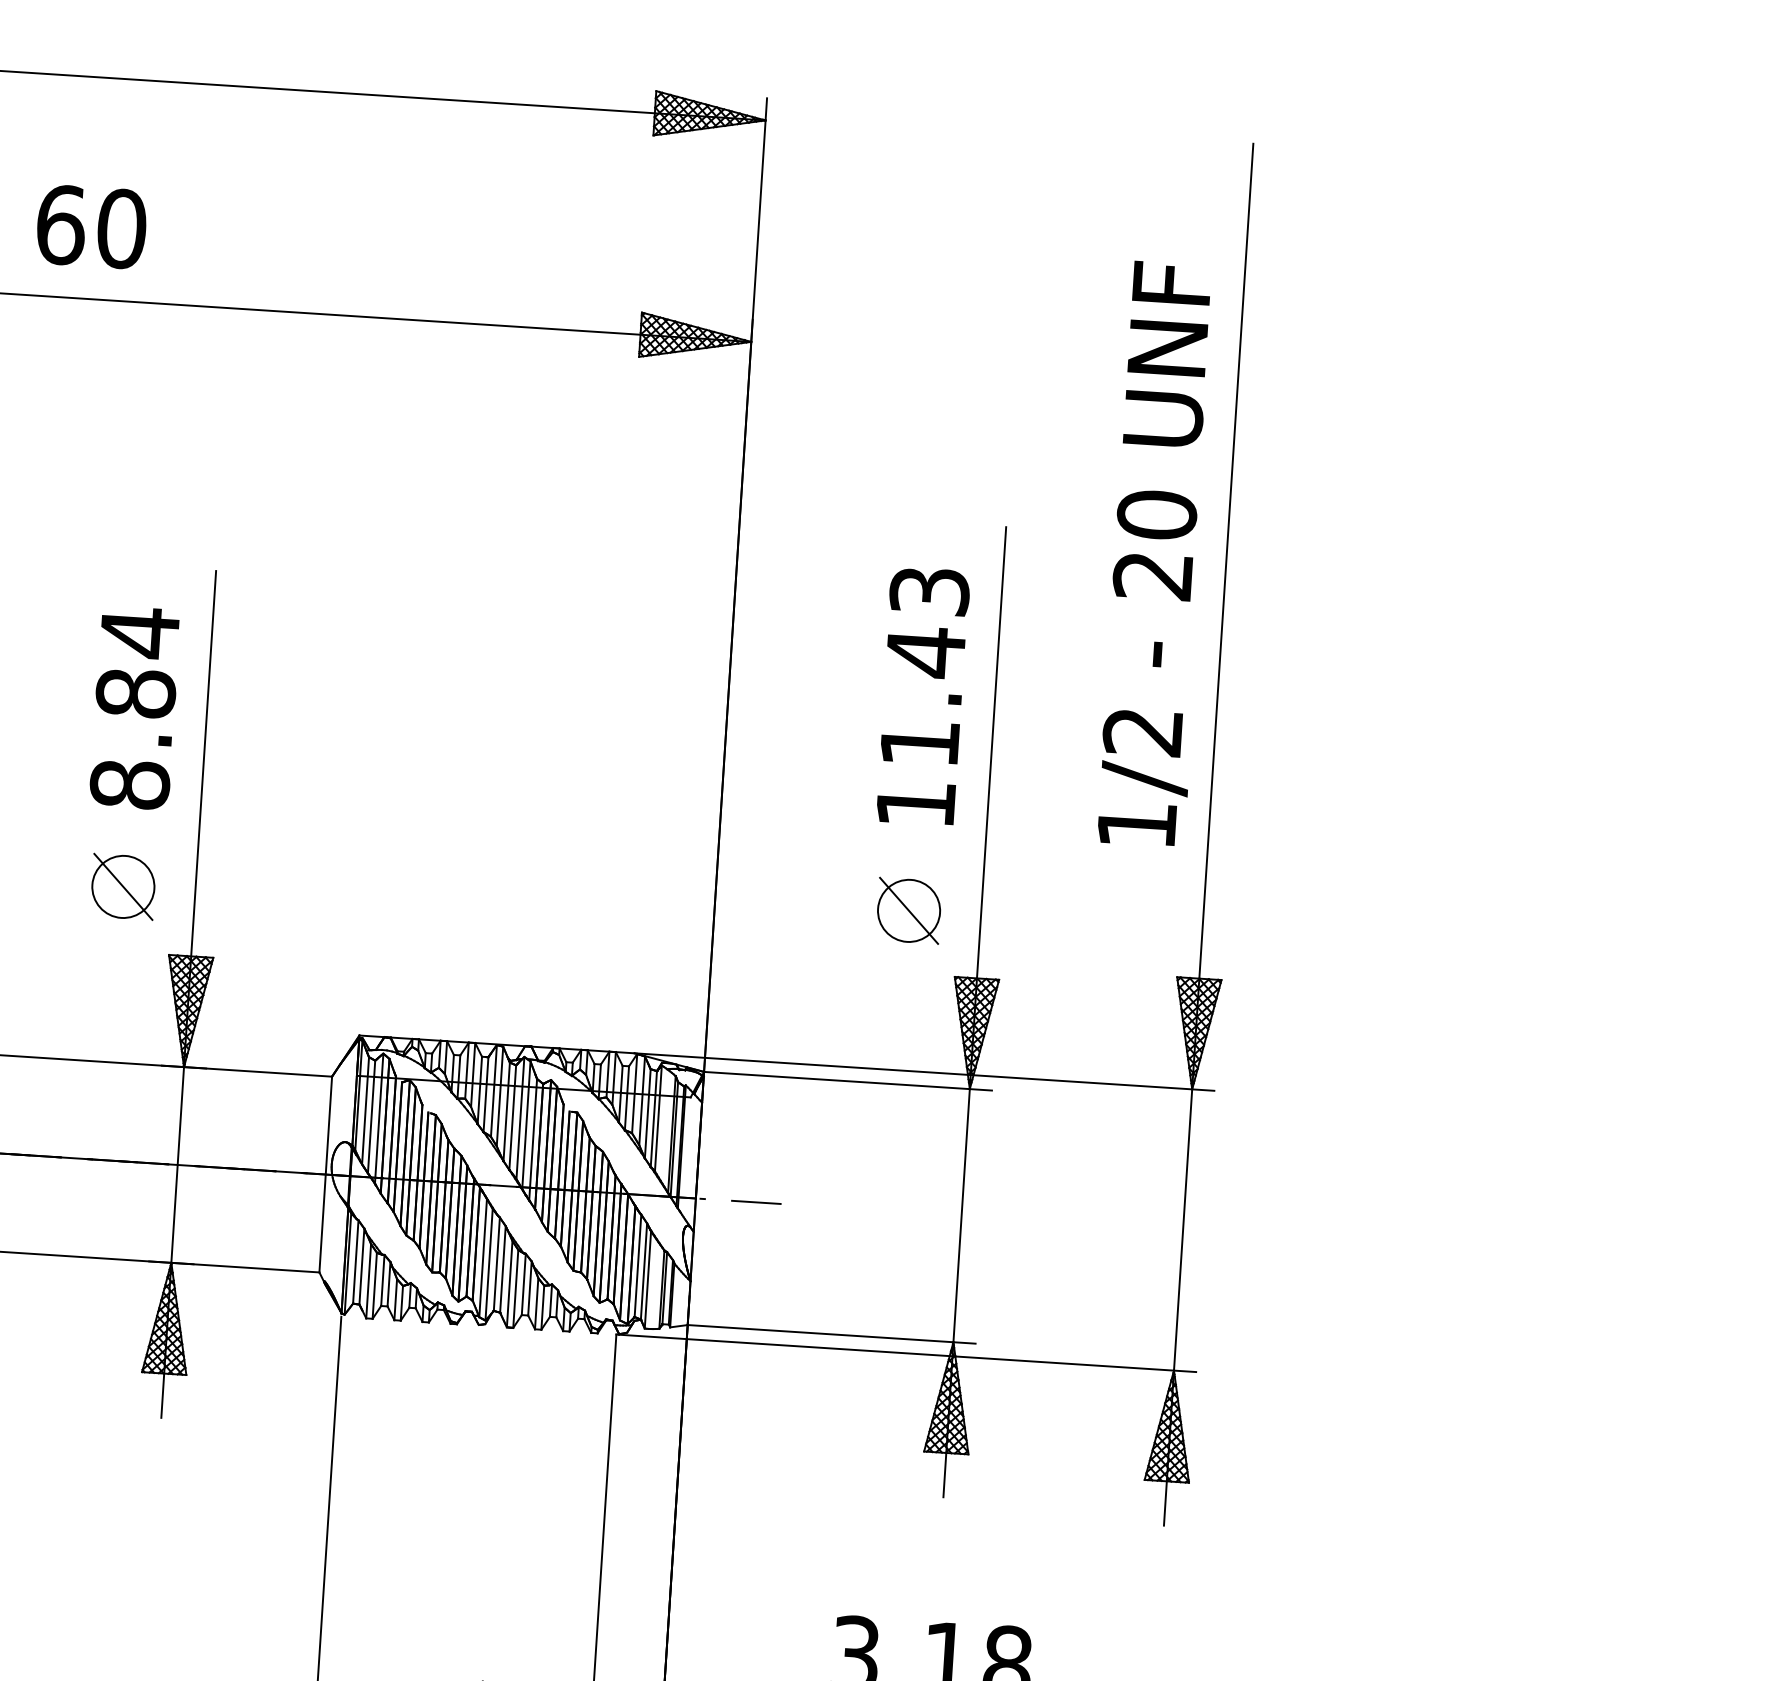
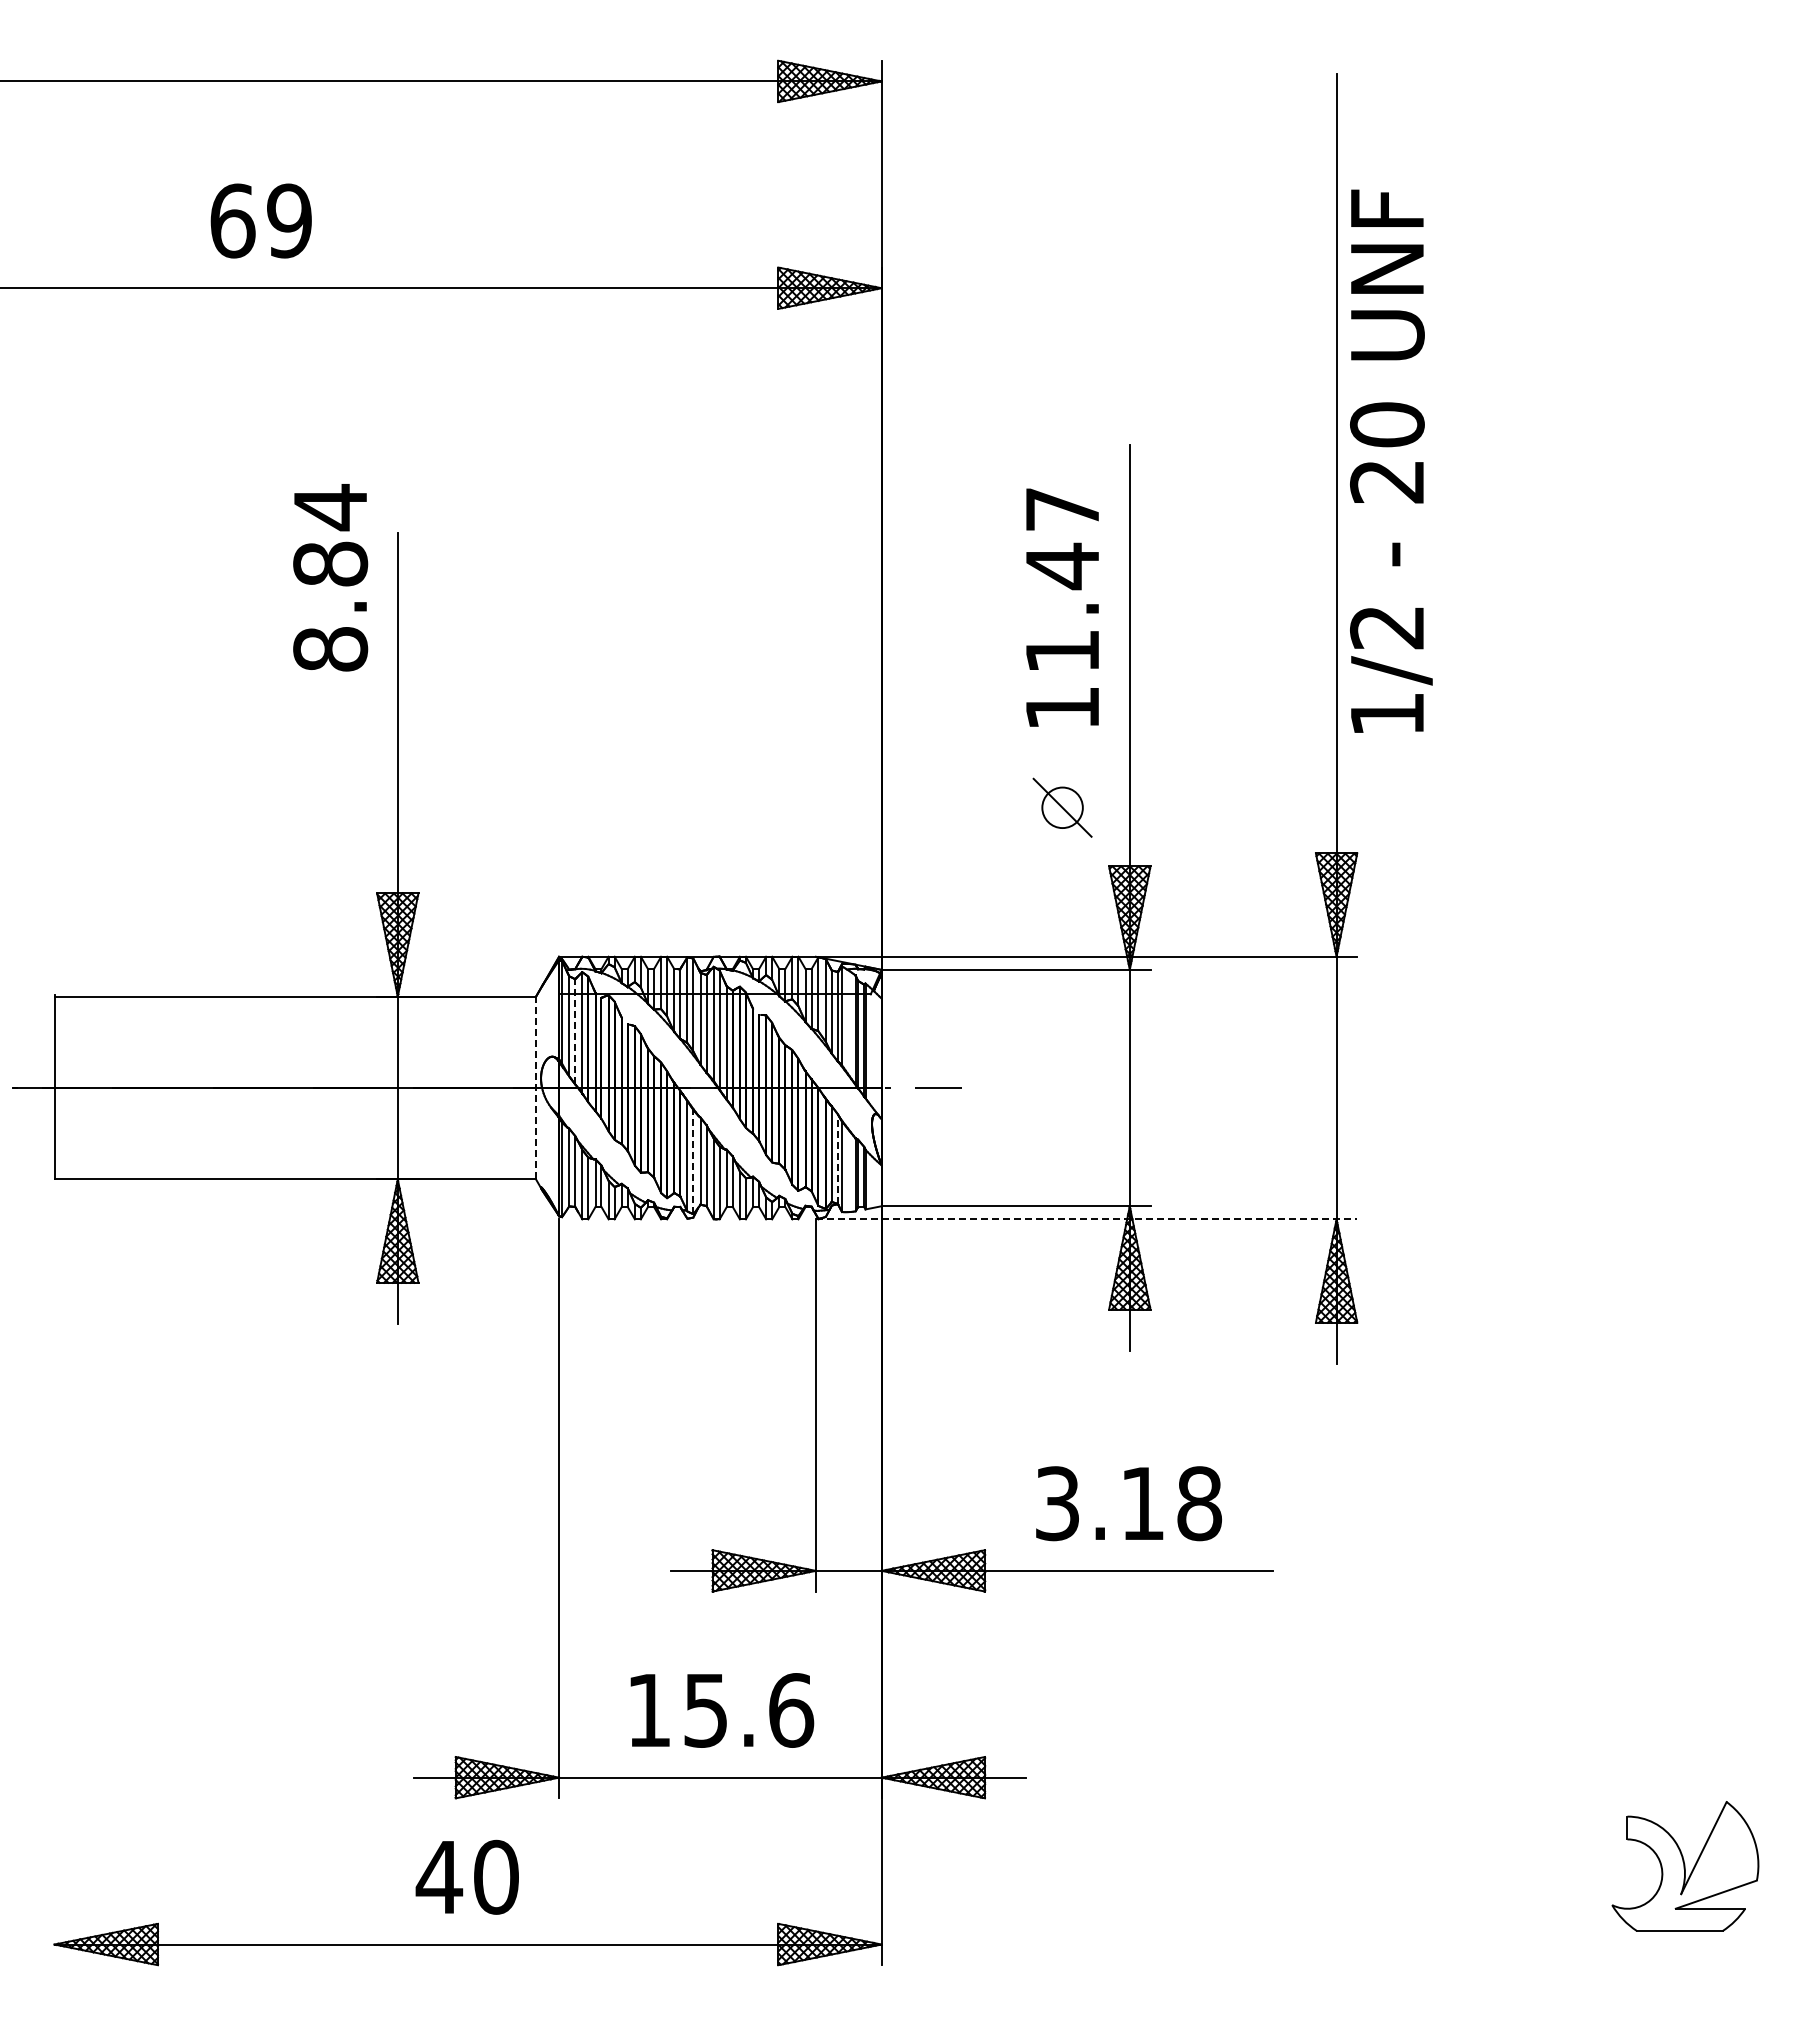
text: (121, 228) -> (289, 220), 60 -> 69
text: (1158, 553) -> (1391, 460), moved
text: (929, 591) -> (1062, 509), 11.43 -> 11.47
text: (134, 707) -> (330, 577), moved
part: (123, 886) -> (330, 832), removed
circle: (908, 910) -> (1062, 807), size x0.7
line: (371, 1116) -> (575, 1031), solid -> dashed
line: (326, 1173) -> (536, 1087), solid -> dashed
line: (489, 1264) -> (693, 1161), solid -> dashed
line: (643, 1271) -> (837, 1159), solid -> dashed
line: (906, 1353) -> (1086, 1219), solid -> dashed

